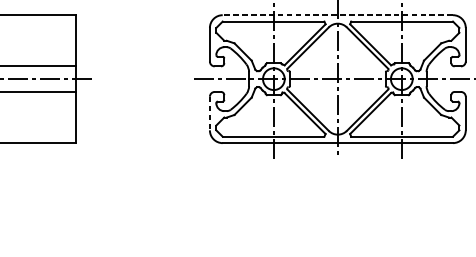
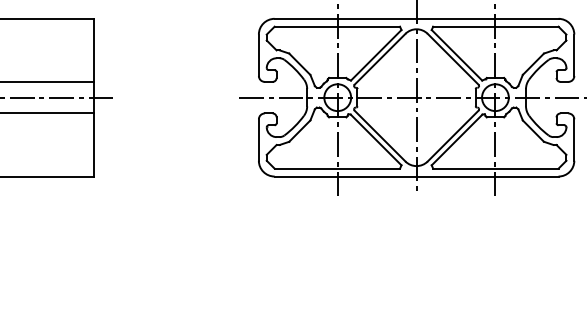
line: (337, 14) -> (416, 18), dashed -> solid
line: (209, 113) -> (258, 140), dashed -> solid

